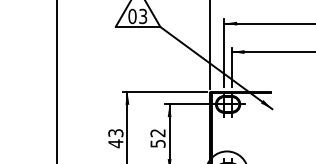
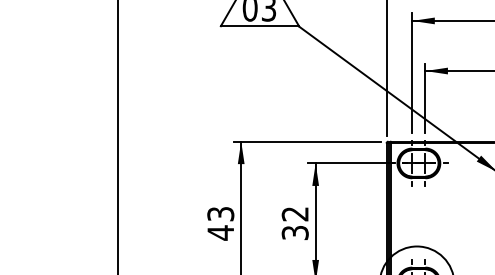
text: (157, 143) -> (294, 232), 52 -> 32

